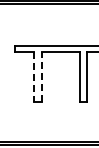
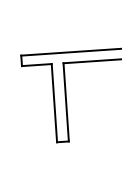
line: (34, 77) -> (54, 103), dashed -> solid
line: (41, 77) -> (65, 102), dashed -> solid

